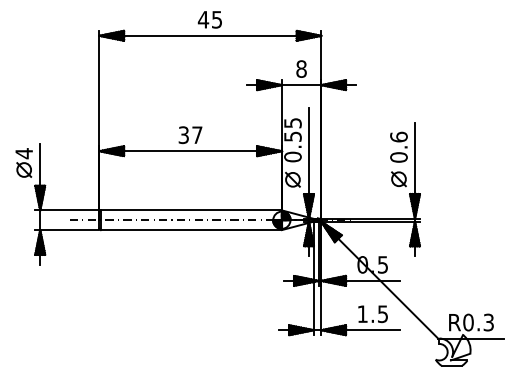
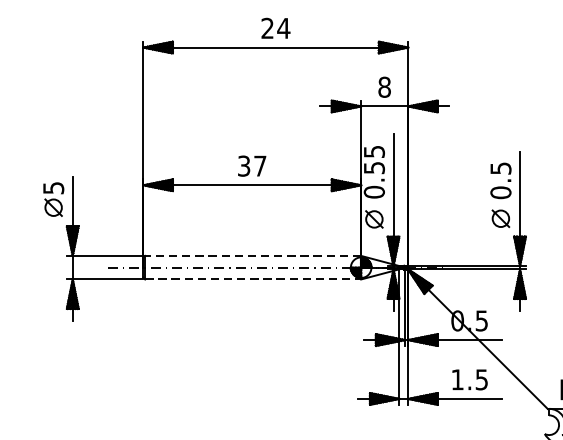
text: (209, 19) -> (274, 28), 45 -> 24
text: (398, 136) -> (500, 167), 0.6 -> 0.5
text: (24, 153) -> (53, 188), 4 -> 5
line: (190, 210) -> (252, 256), solid -> dashed
line: (191, 230) -> (253, 279), solid -> dashed

